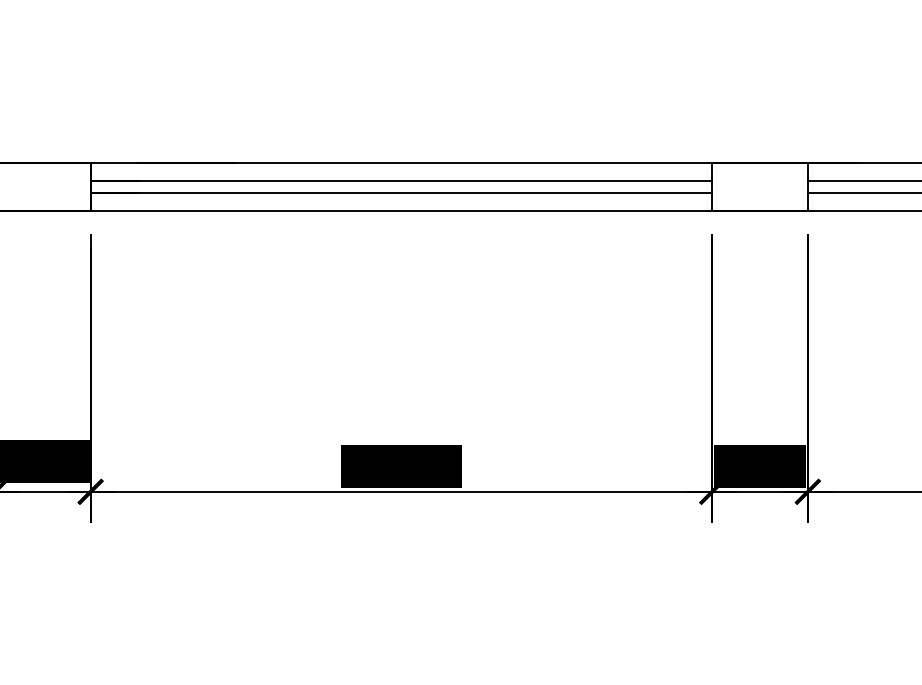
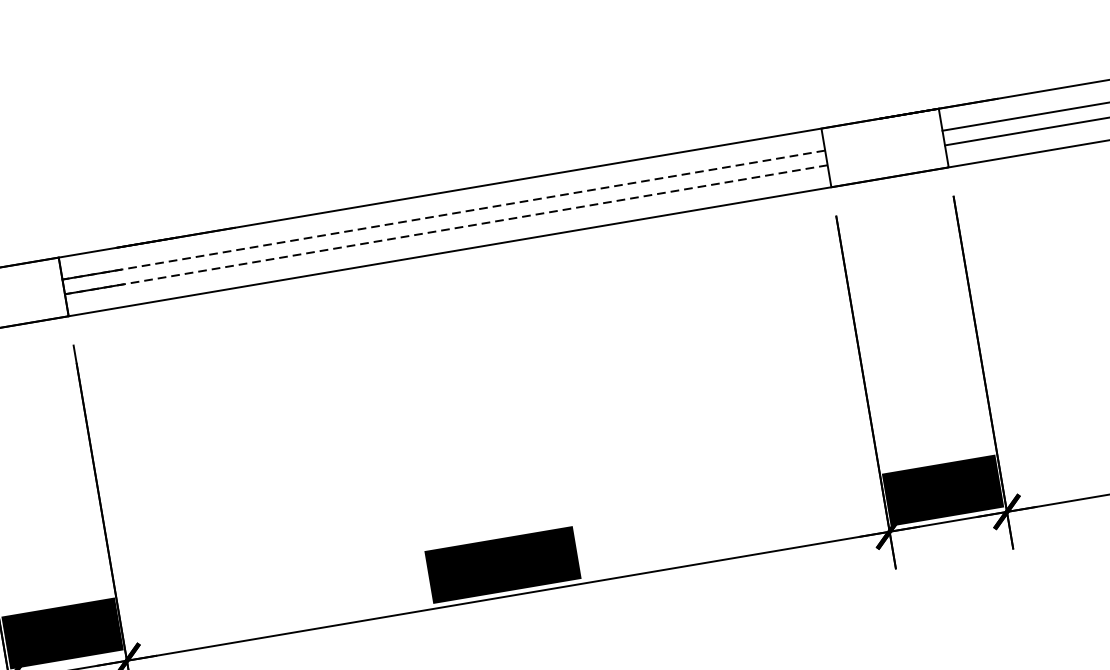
line: (401, 181) -> (443, 215), solid -> dashed
line: (401, 193) -> (446, 230), solid -> dashed

